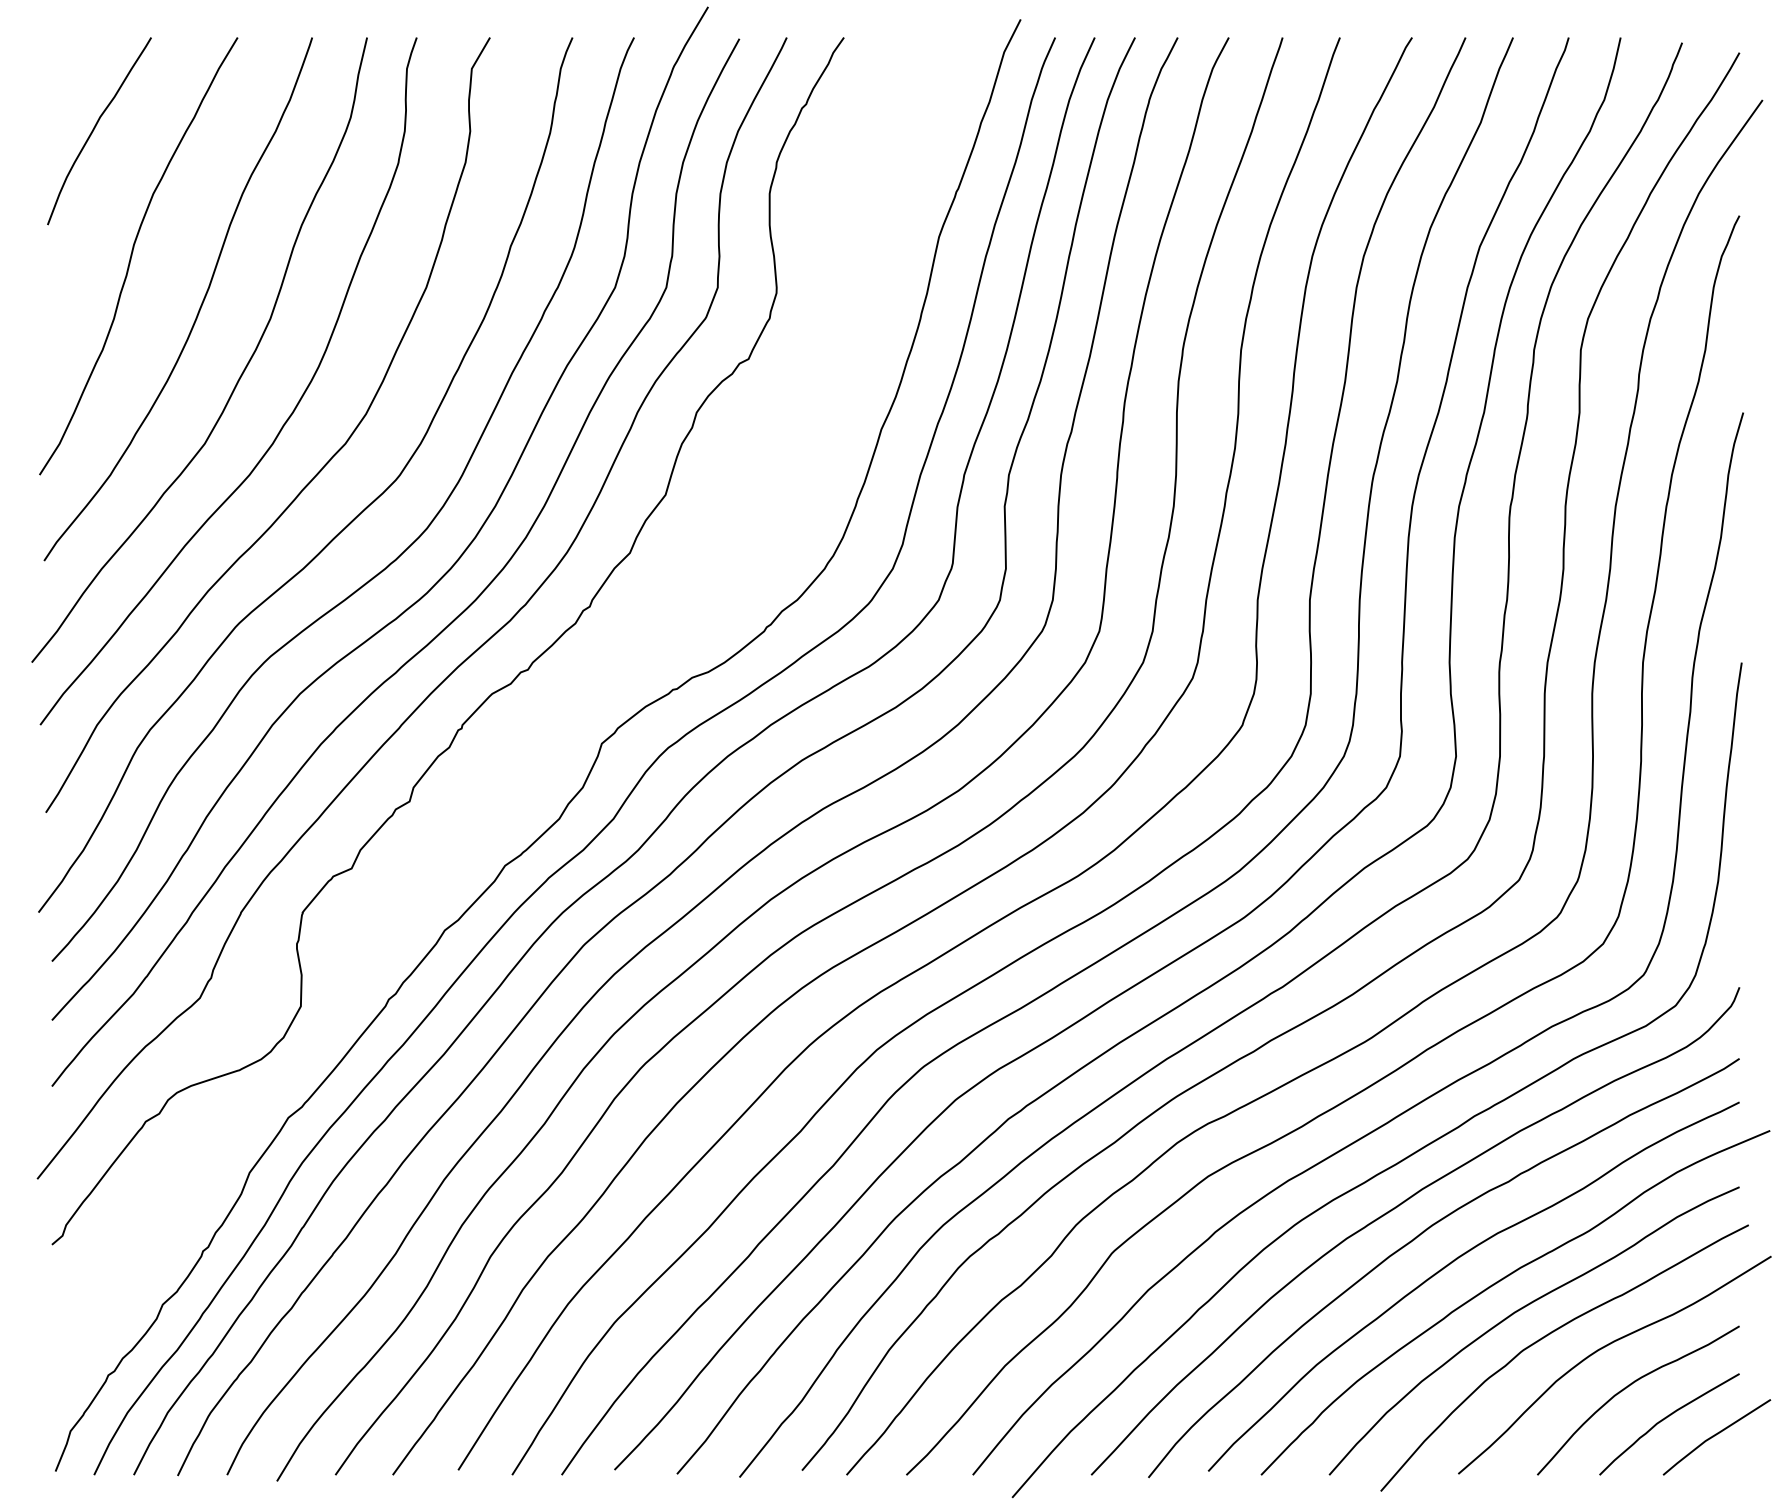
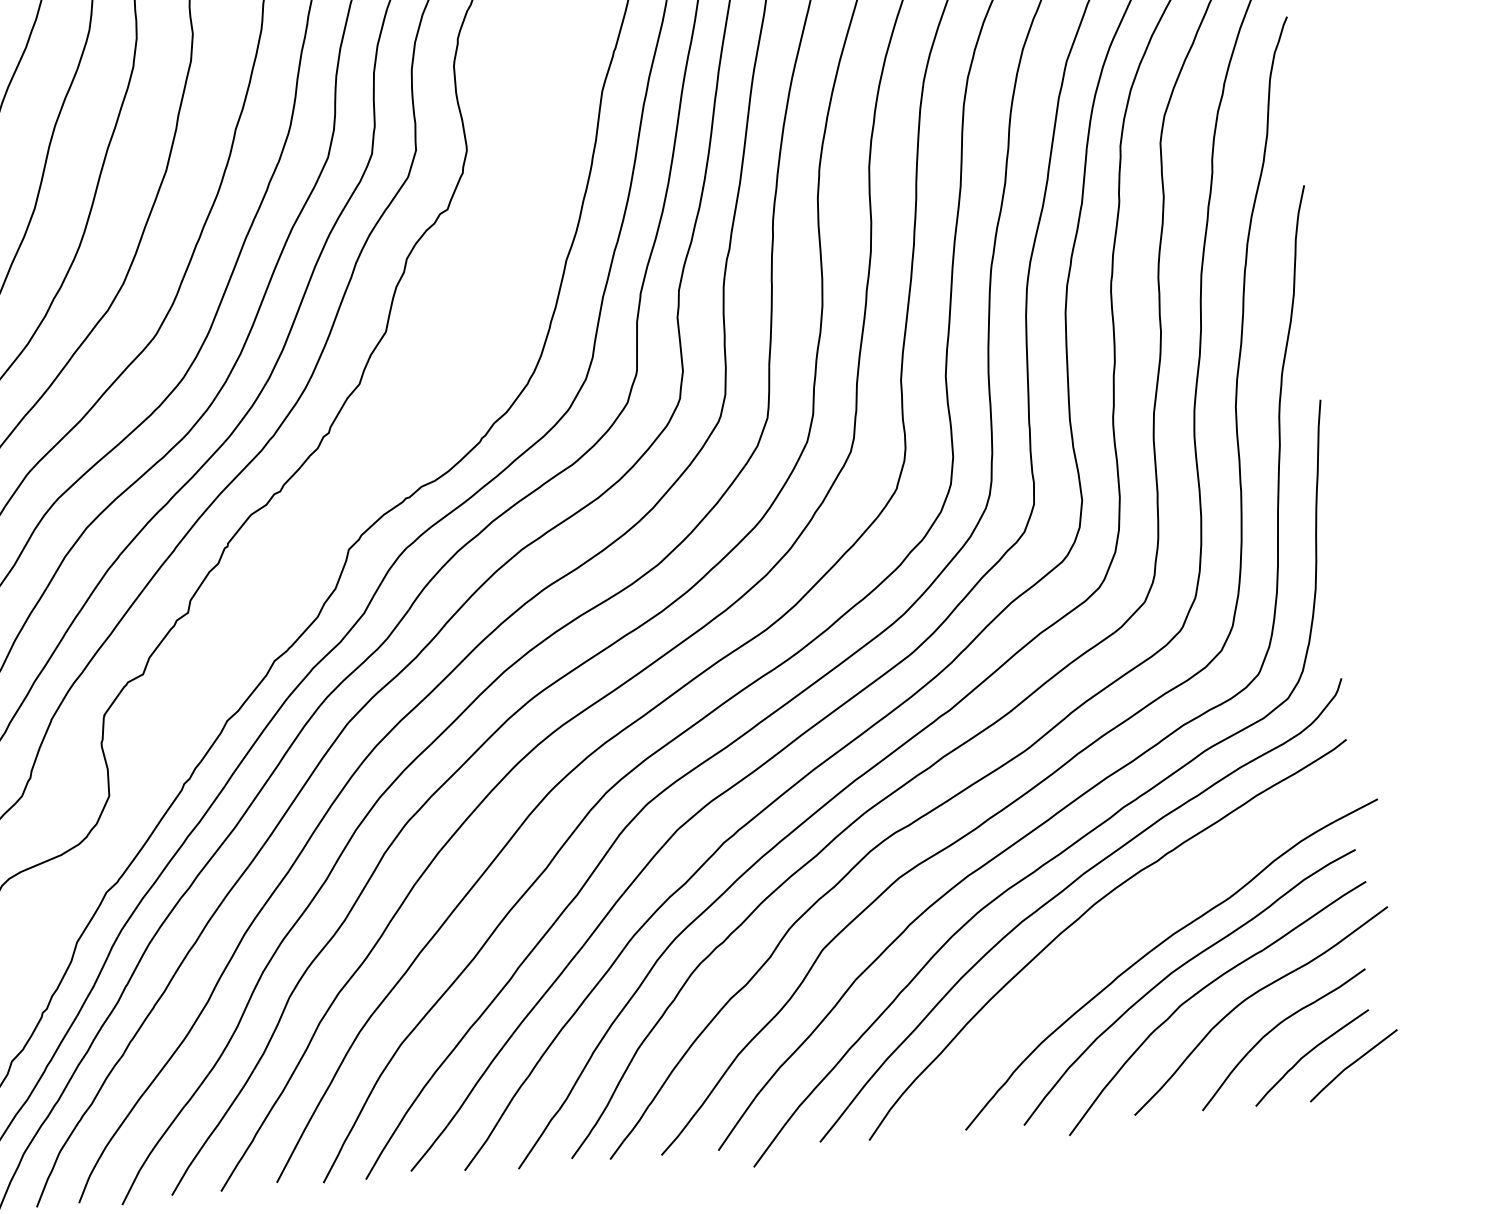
curve: (1456, 1260) -> (1118, 932), removed

